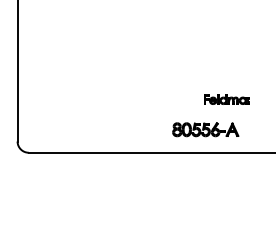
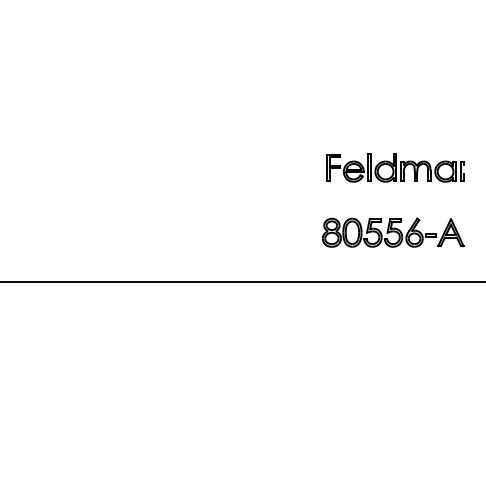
part: (226, 99) -> (394, 167), size x1.43
part: (205, 129) -> (392, 232), moved

